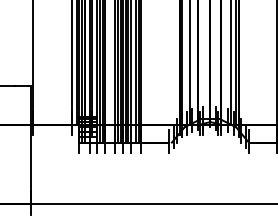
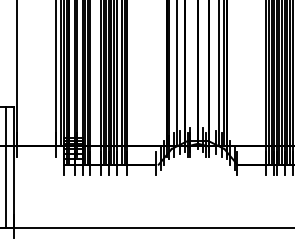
line: (23, 144) -> (6, 166), added

